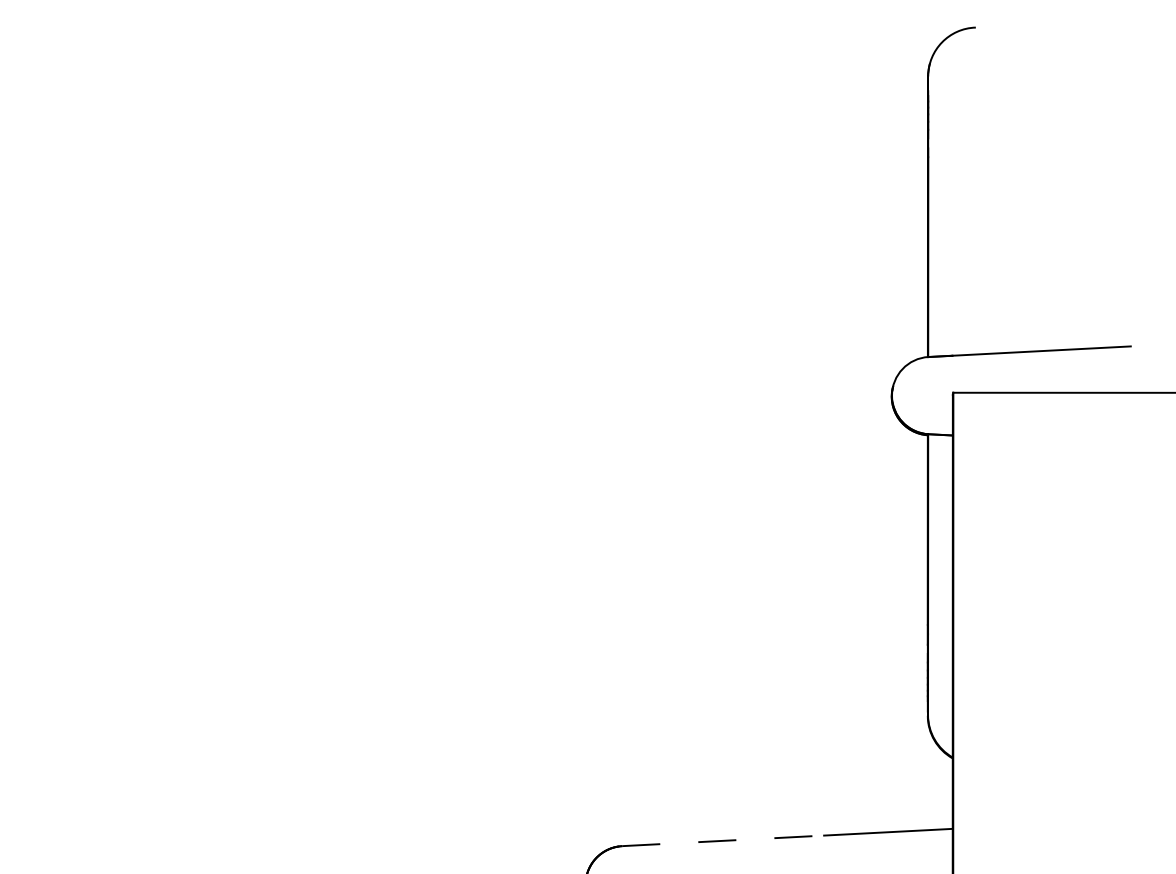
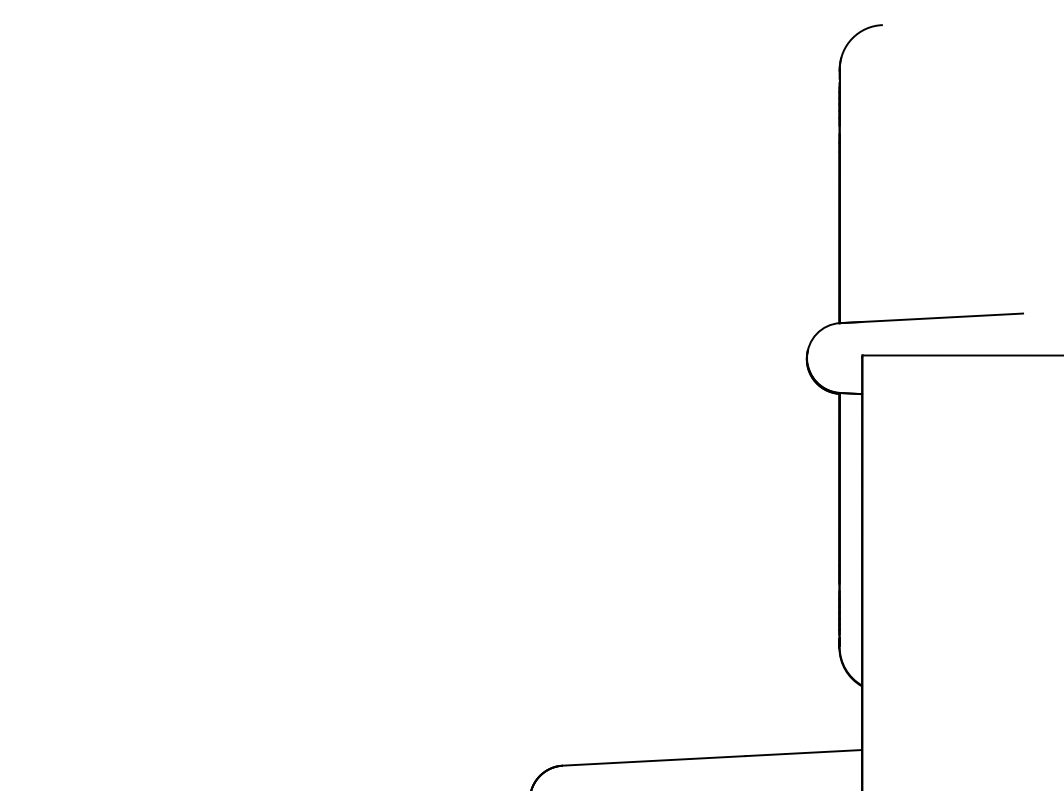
line: (723, 840) -> (654, 760), dashed -> solid

